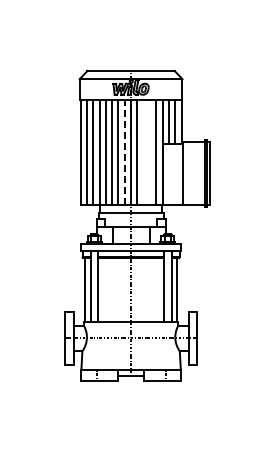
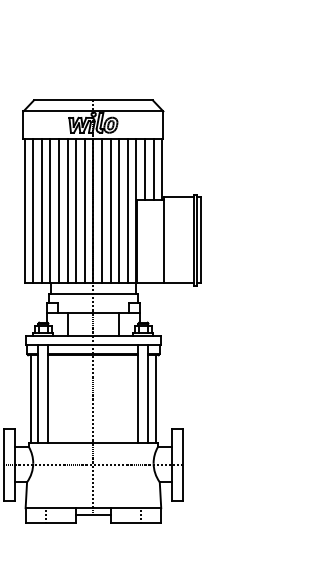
line: (124, 152) -> (84, 211), dashed -> solid
line: (143, 152) -> (110, 211), added
line: (150, 152) -> (119, 211), added

